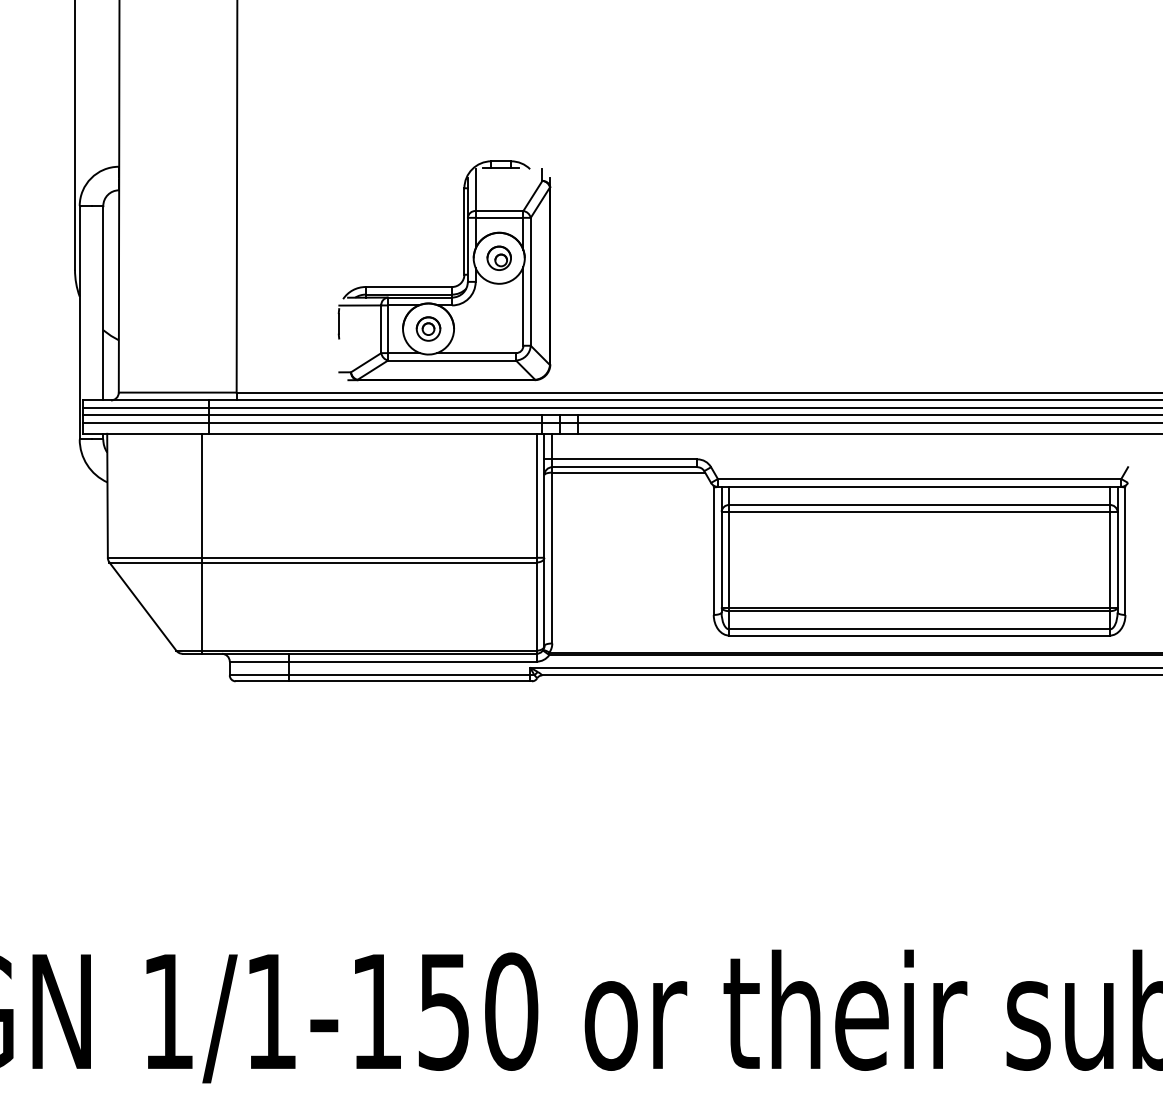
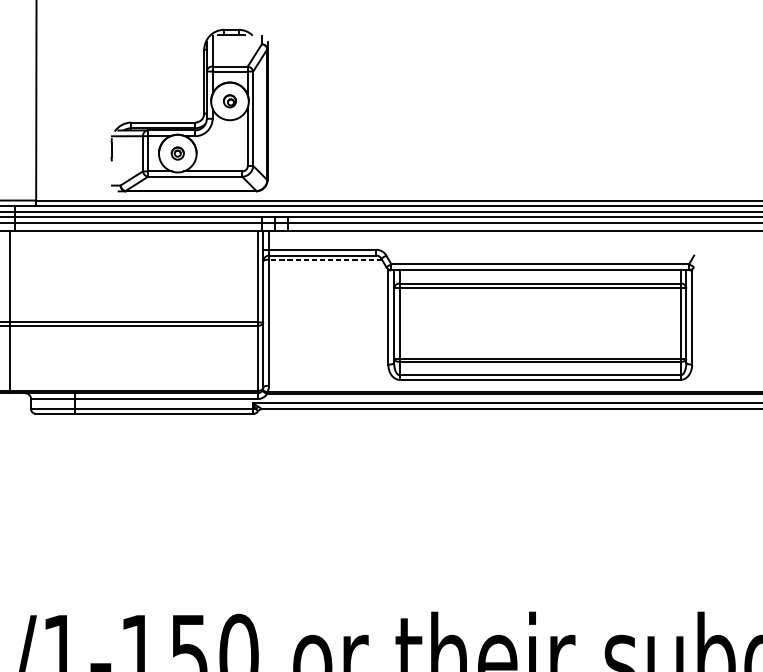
part: (498, 257) -> (229, 100), size x0.7
part: (428, 328) -> (177, 153), size x0.7
line: (628, 472) -> (325, 259), solid -> dashed

